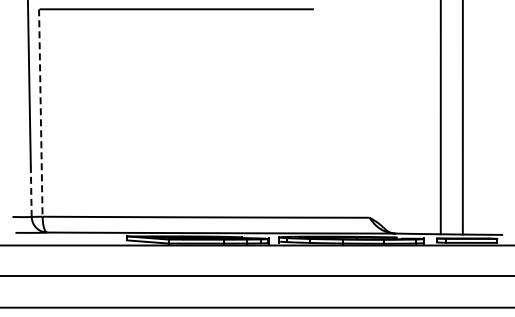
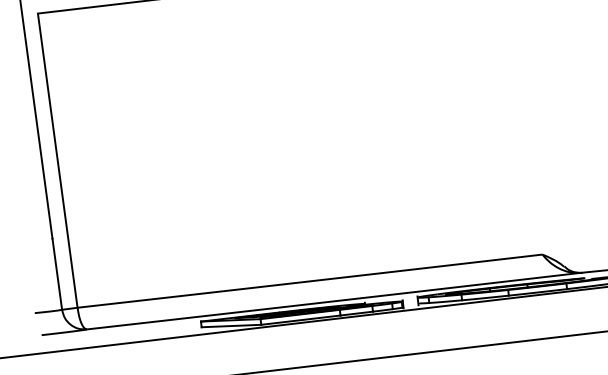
line: (40, 113) -> (57, 161), dashed -> solid
line: (31, 191) -> (57, 273), dashed -> solid

